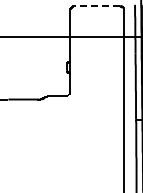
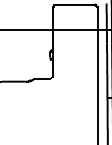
line: (96, 6) -> (74, 4), dashed -> solid

